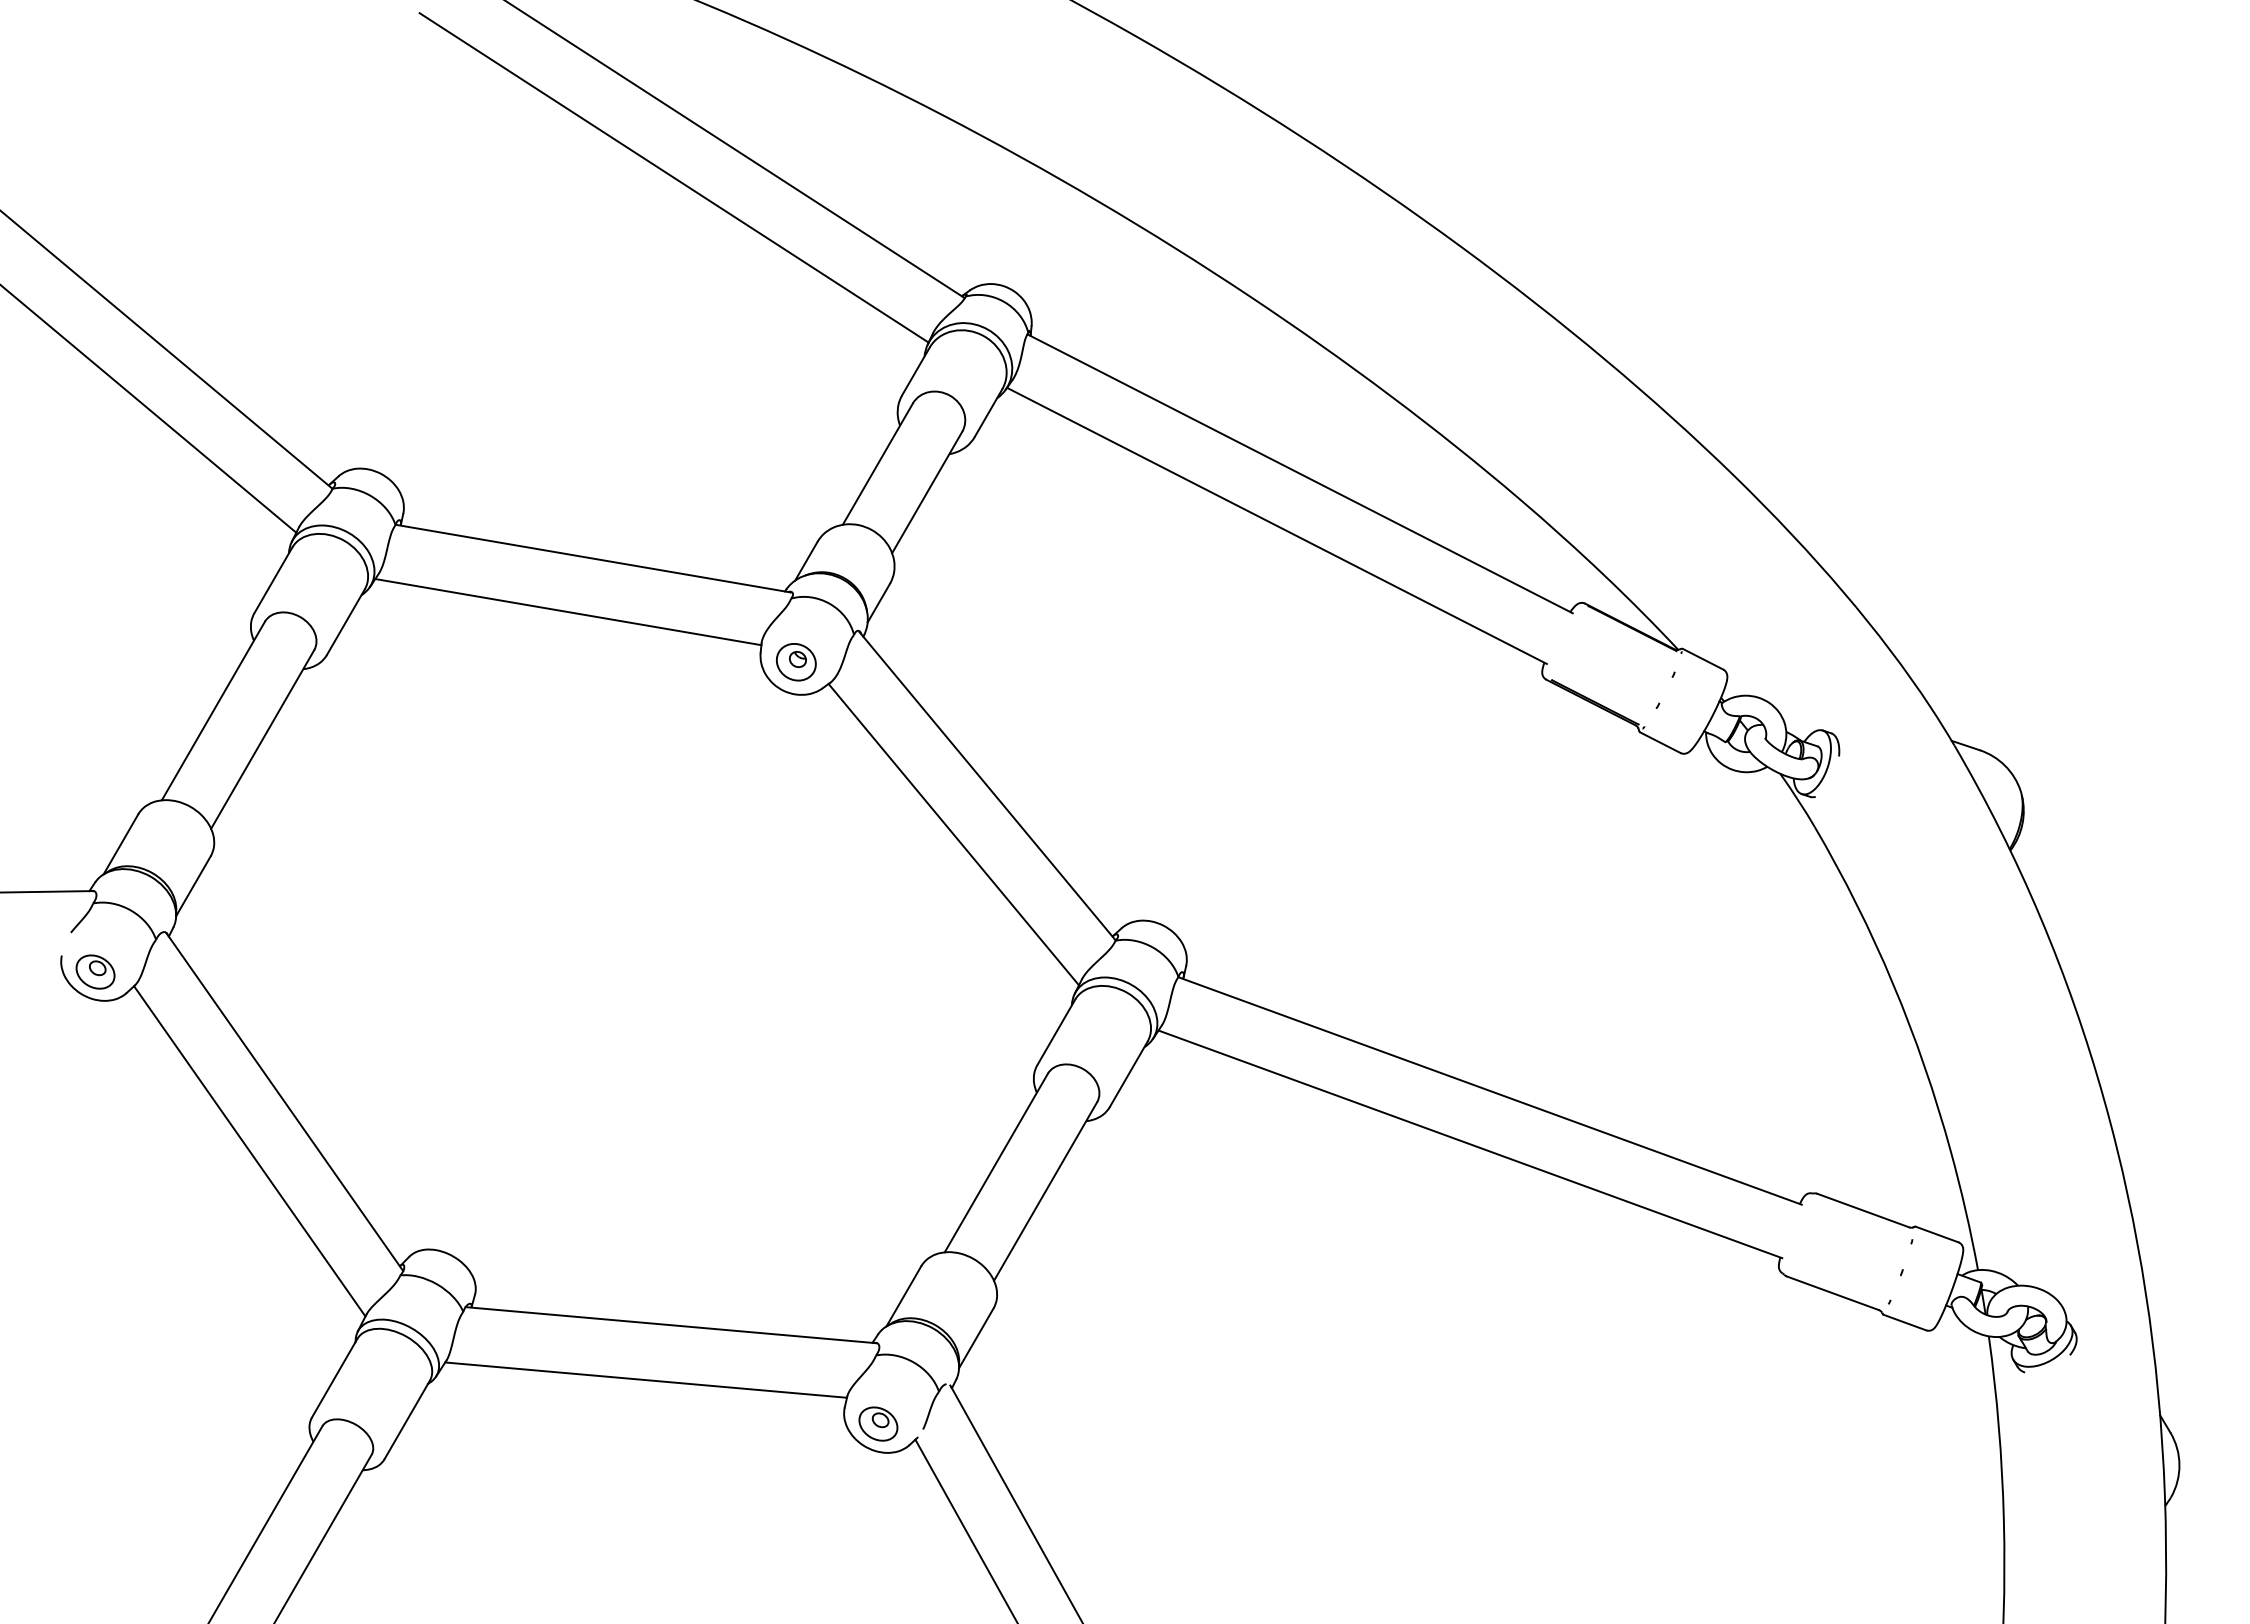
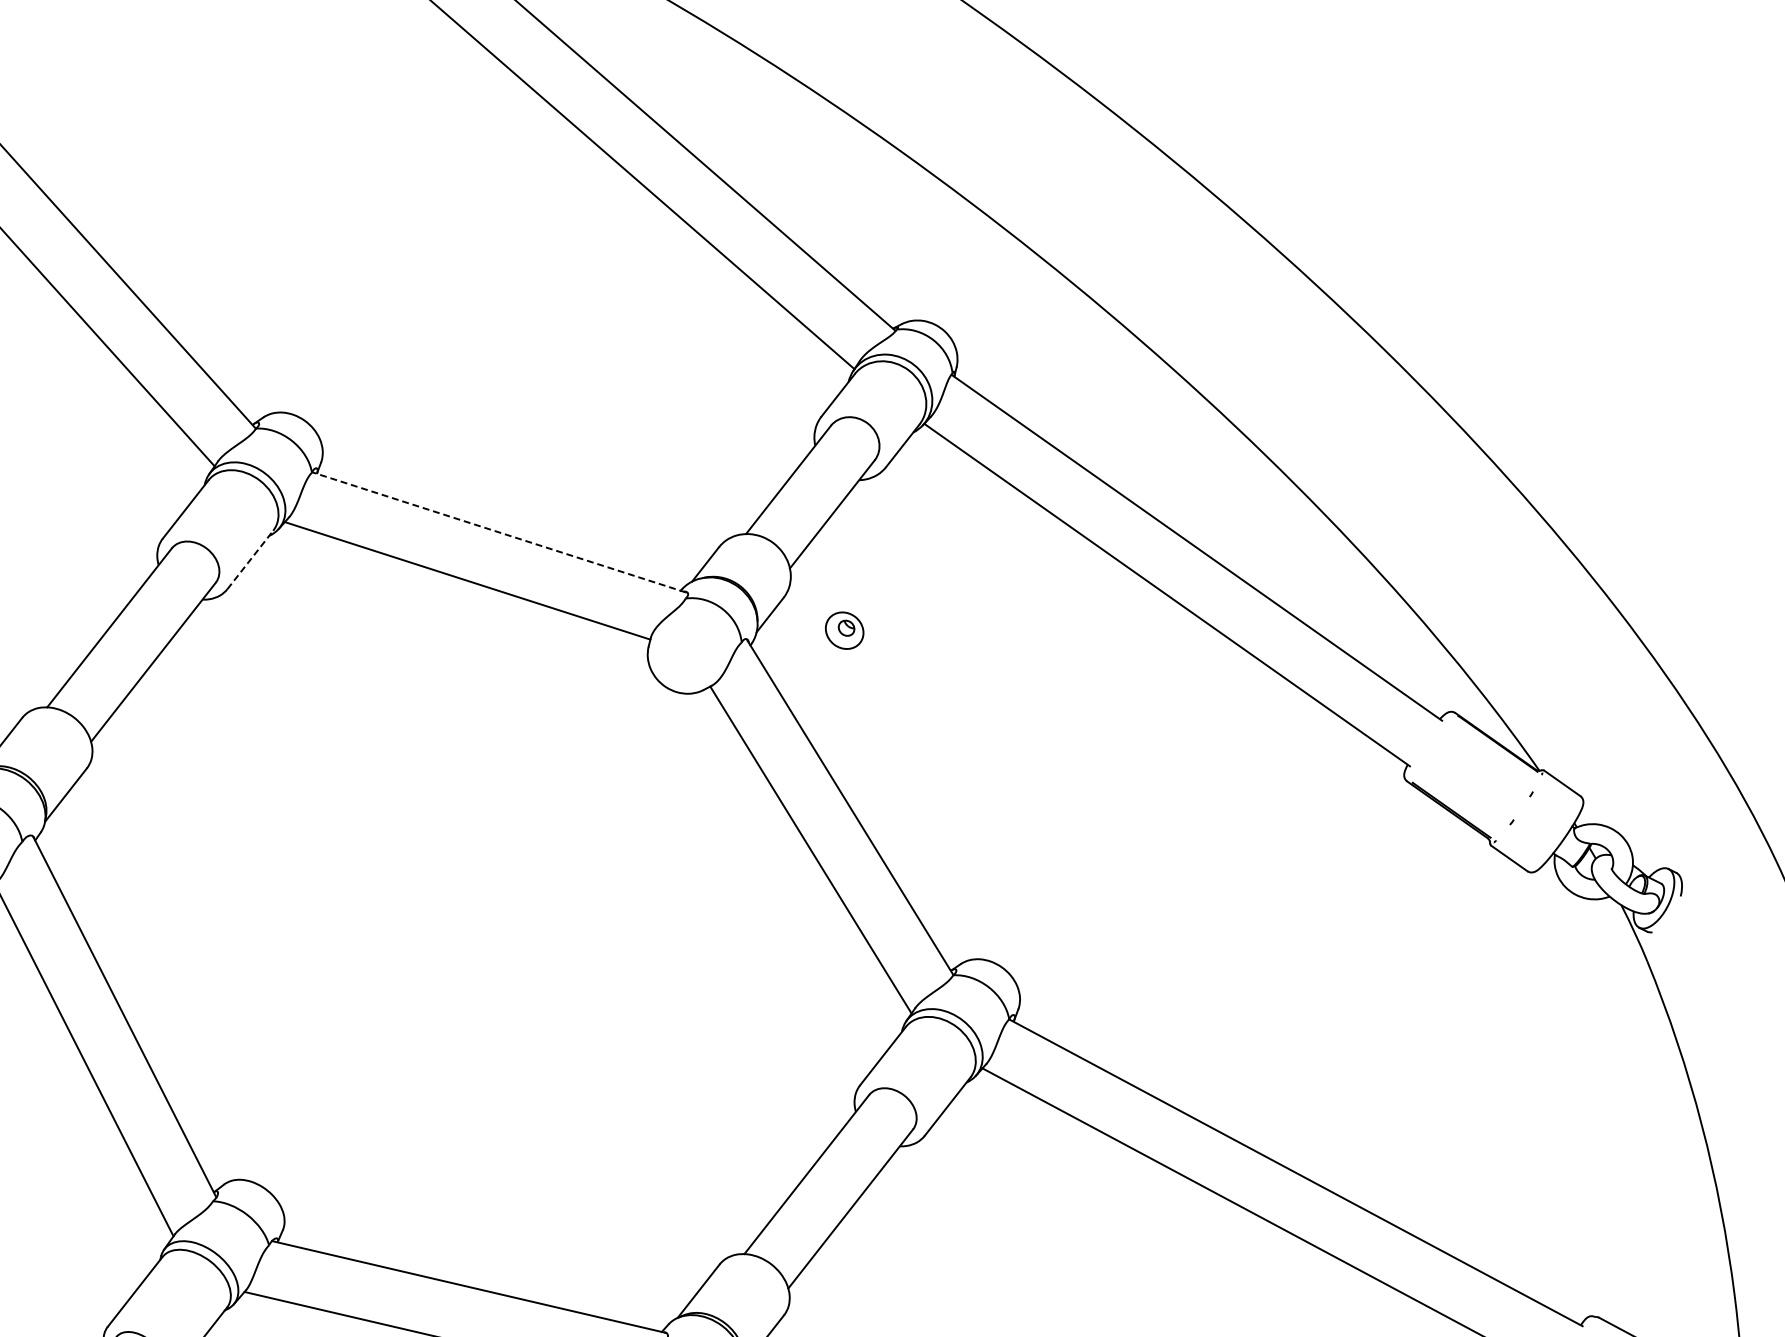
line: (592, 558) -> (498, 532), solid -> dashed
line: (345, 622) -> (249, 560), solid -> dashed
part: (795, 662) -> (843, 630), moved

